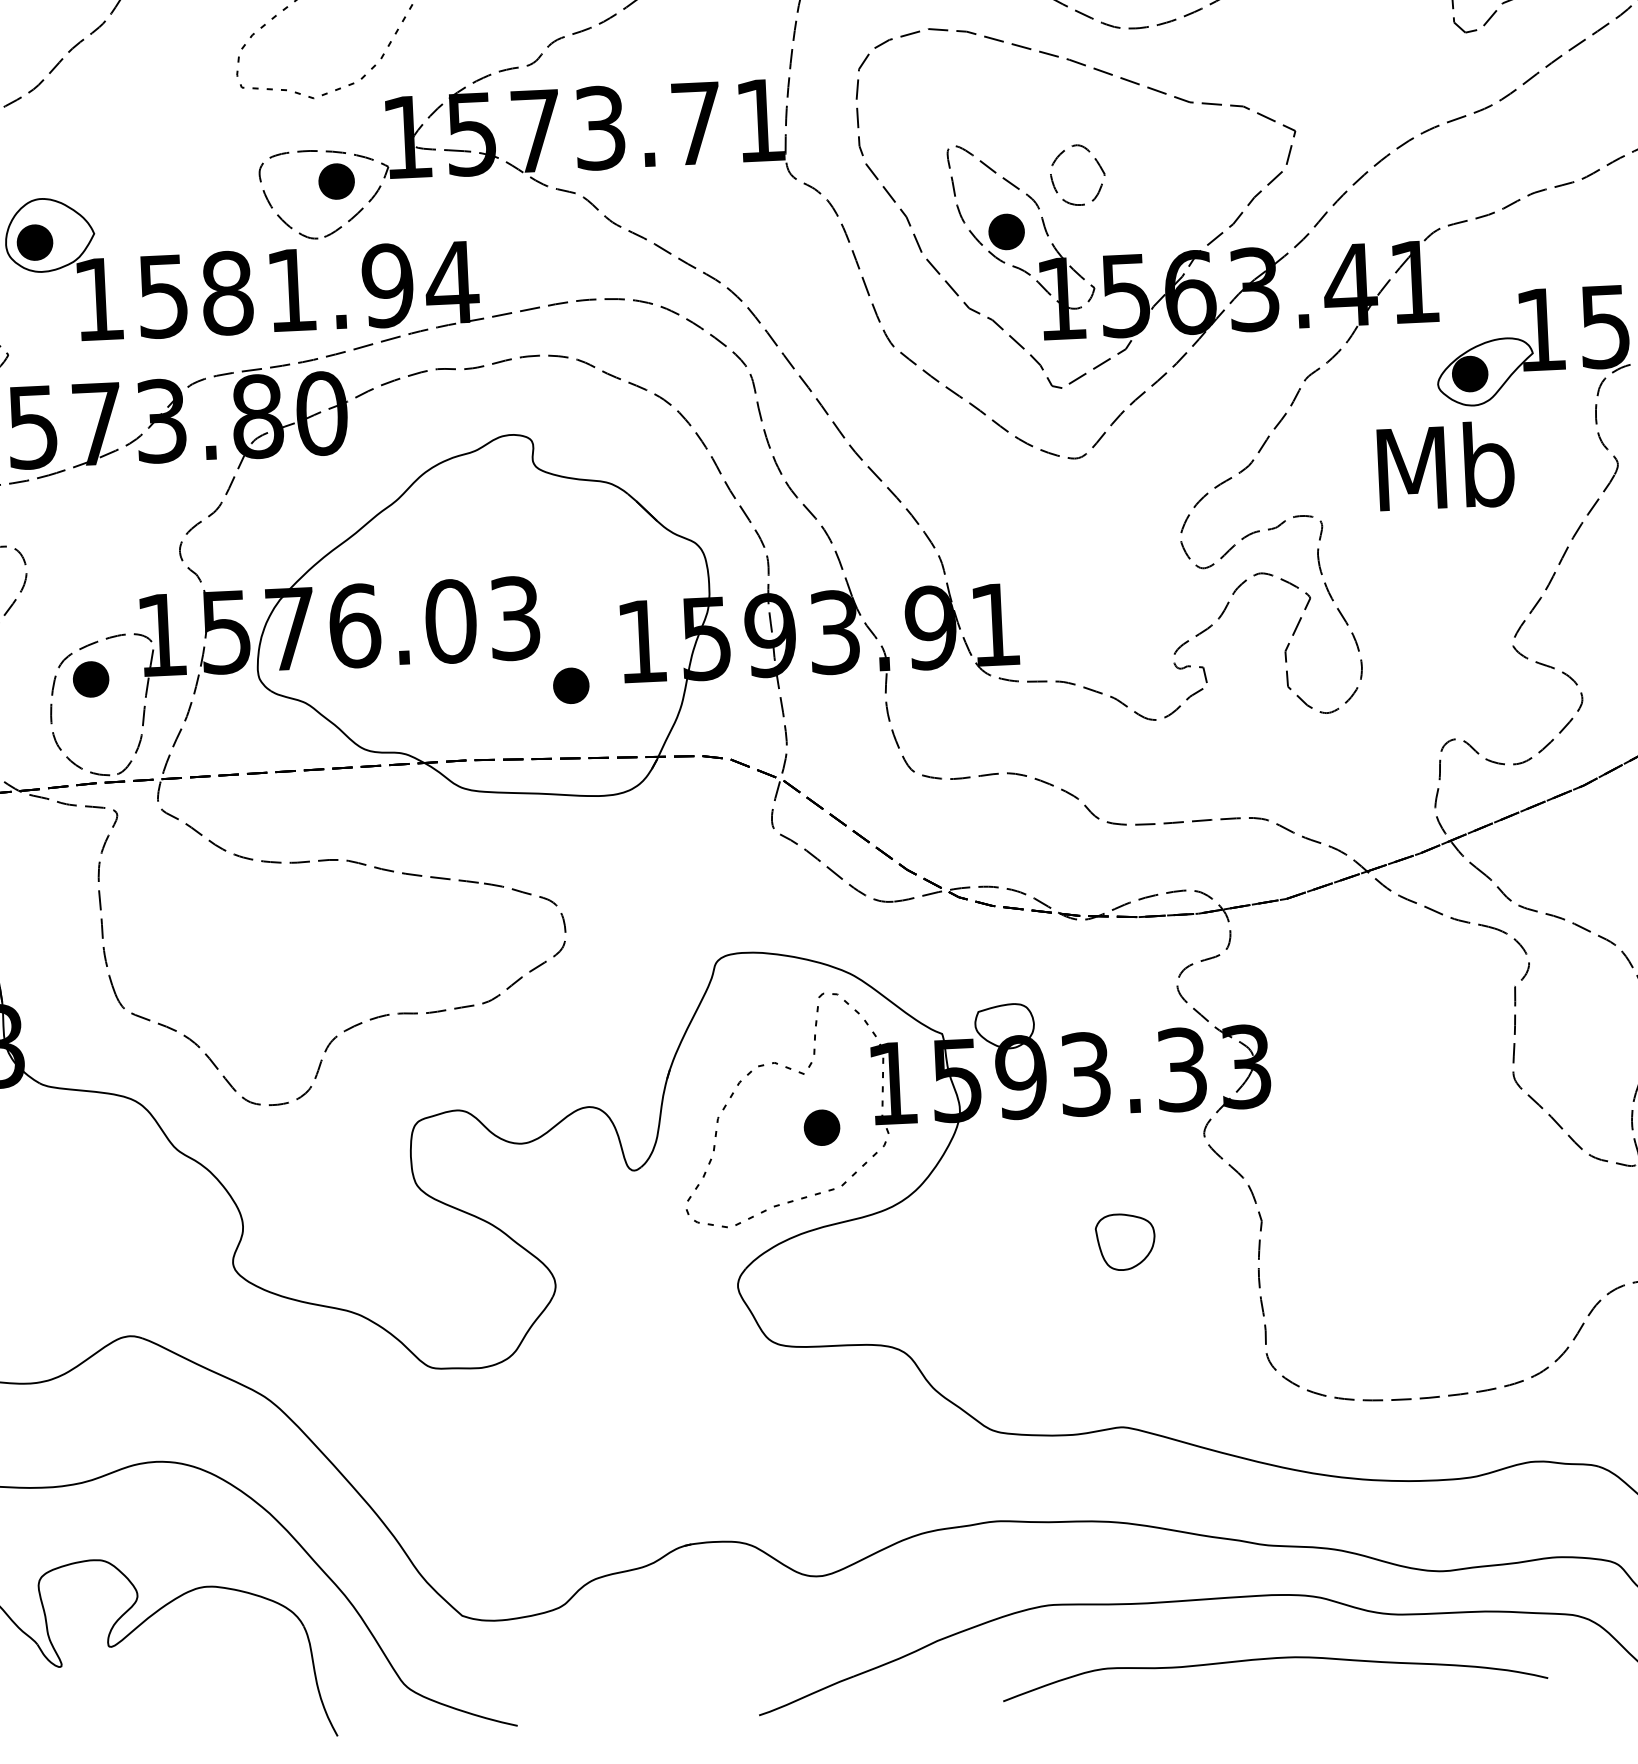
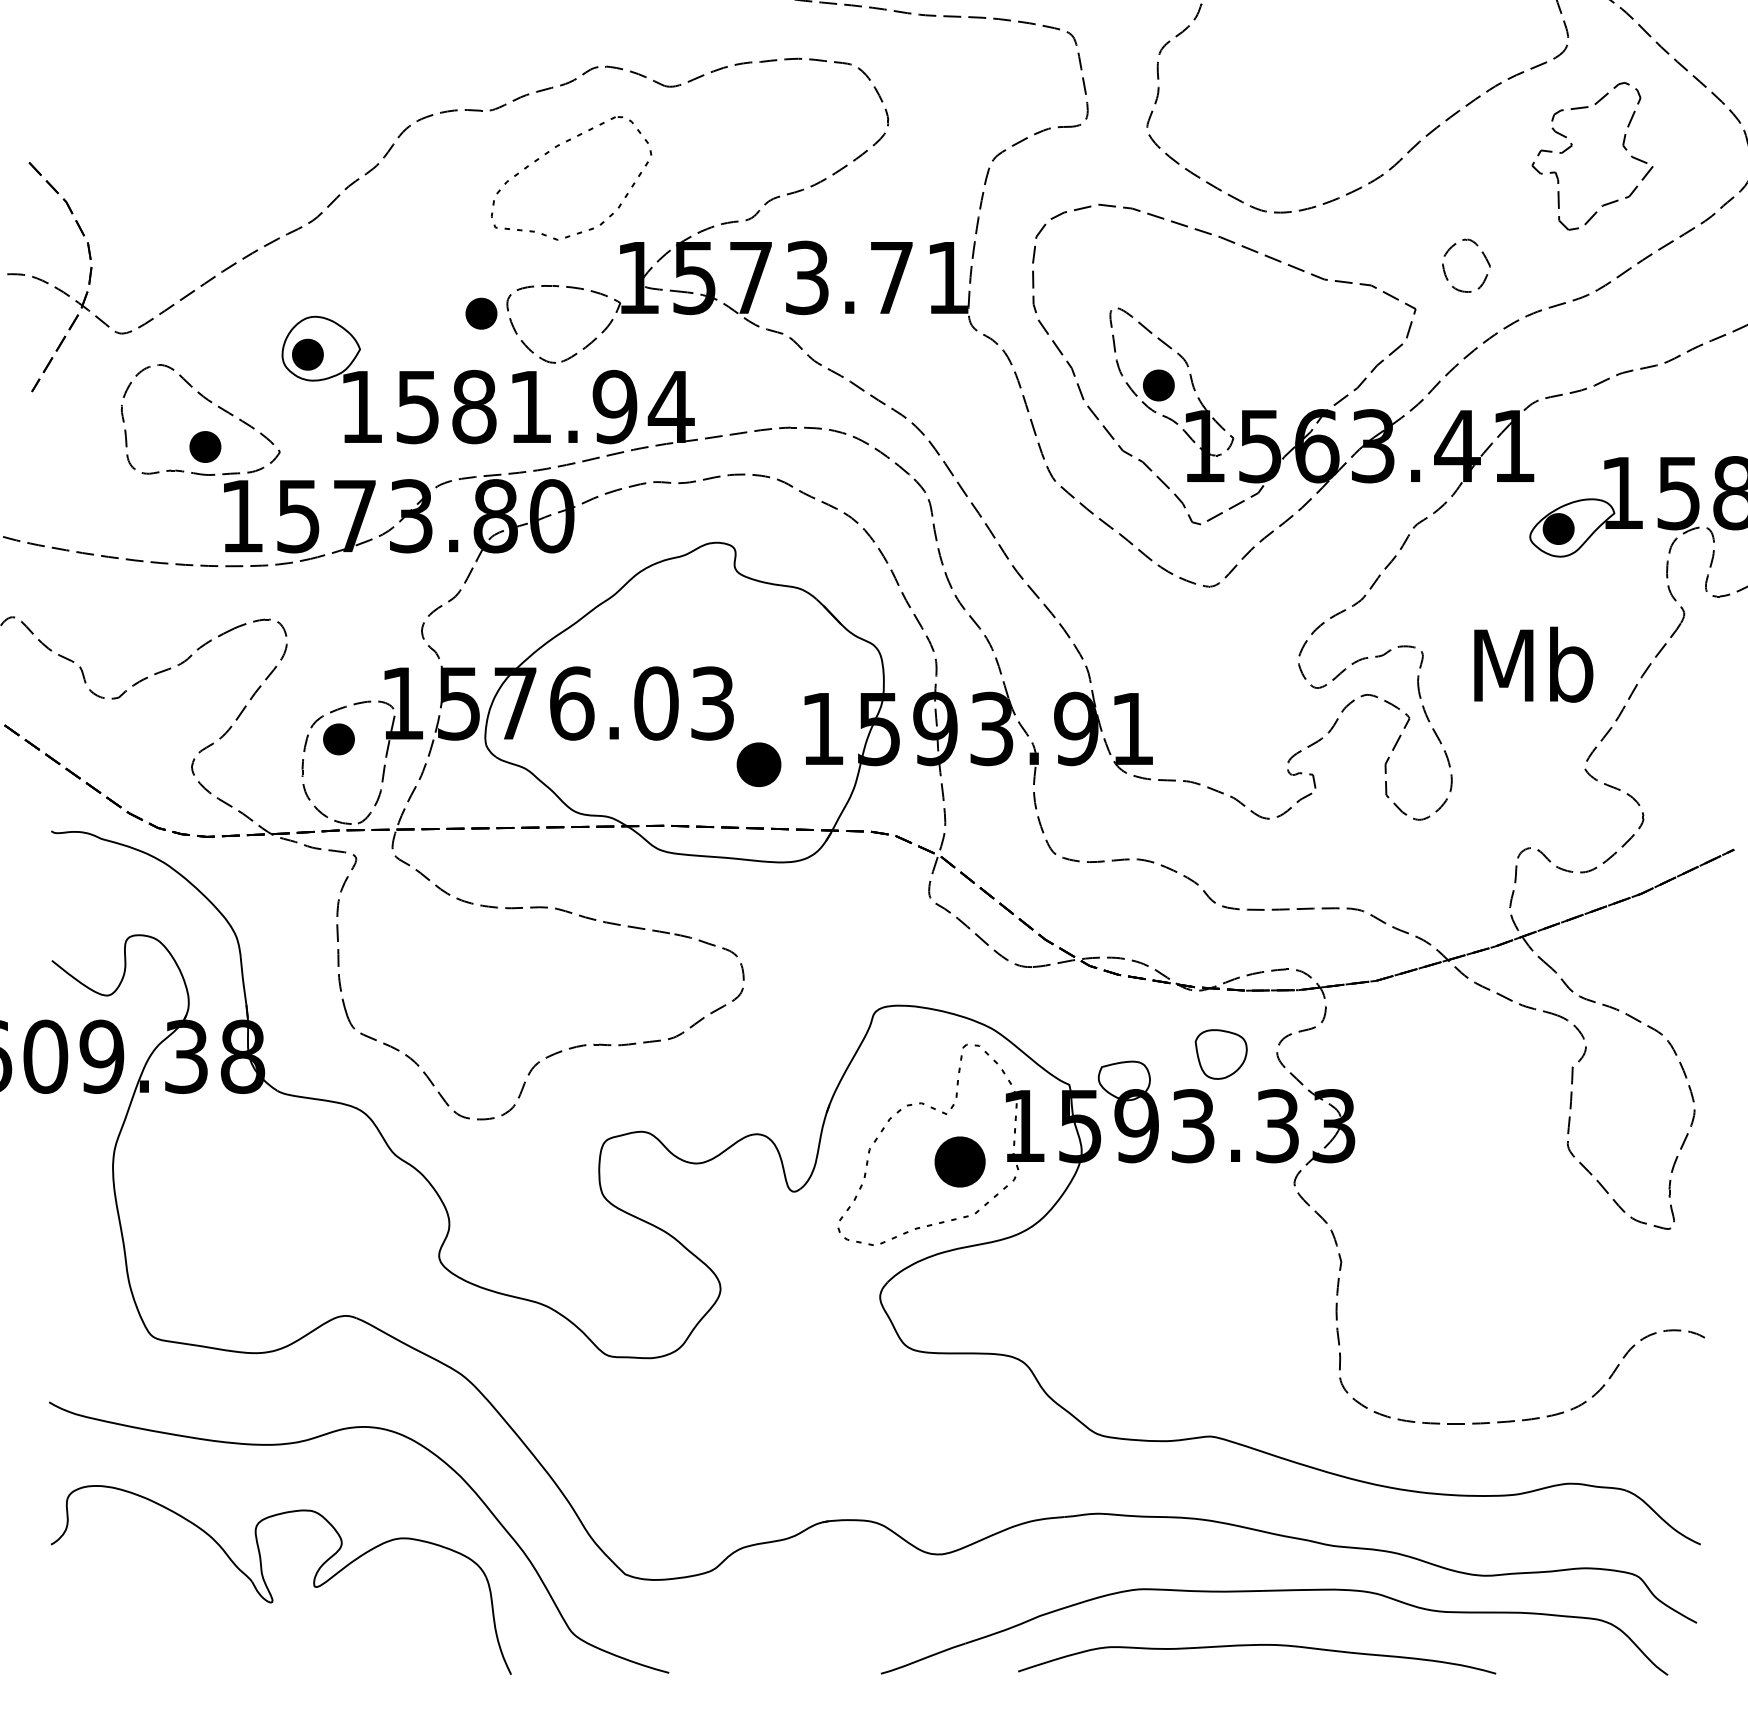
part: (1095, 161) -> (1482, 254), moved
part: (336, 181) -> (481, 313), moved
text: (1445, 466) -> (1533, 664), moved
part: (570, 685) -> (758, 764), size x1.4
part: (822, 1127) -> (960, 1161), size x1.6
part: (1124, 1242) -> (1220, 1054), moved
curve: (1274, 1658) -> (1257, 1645), moved

